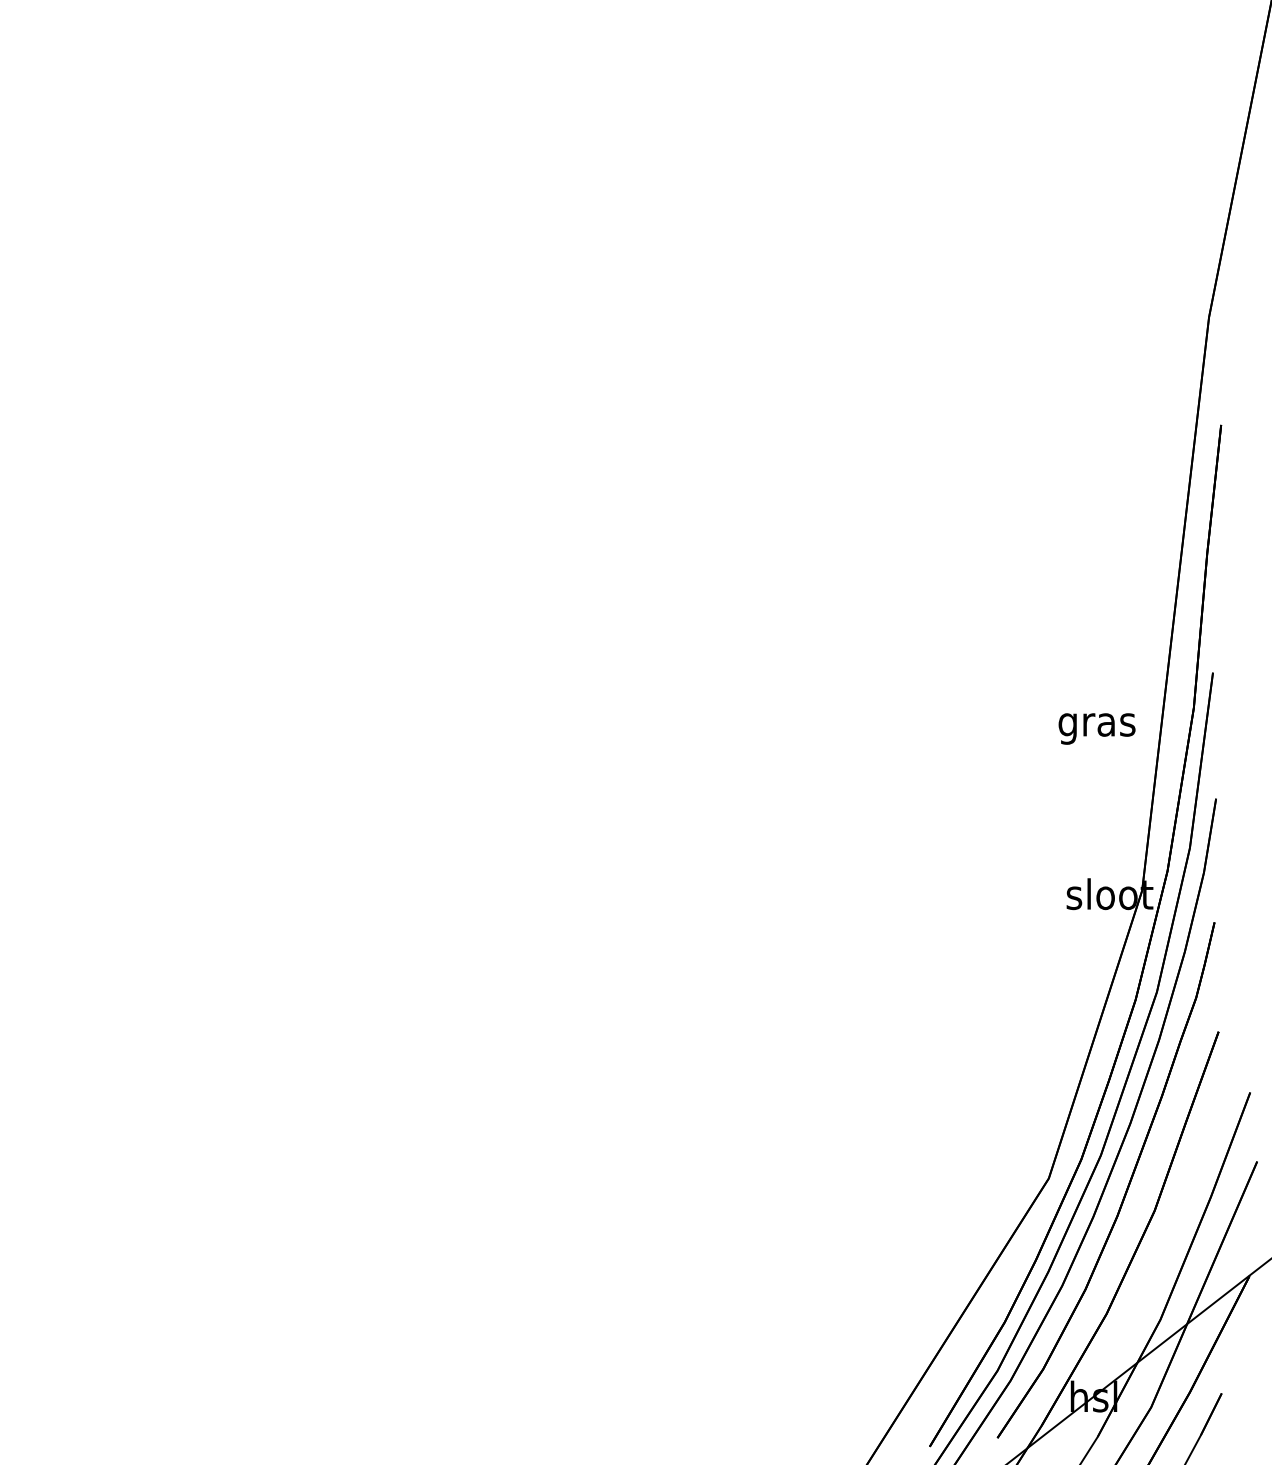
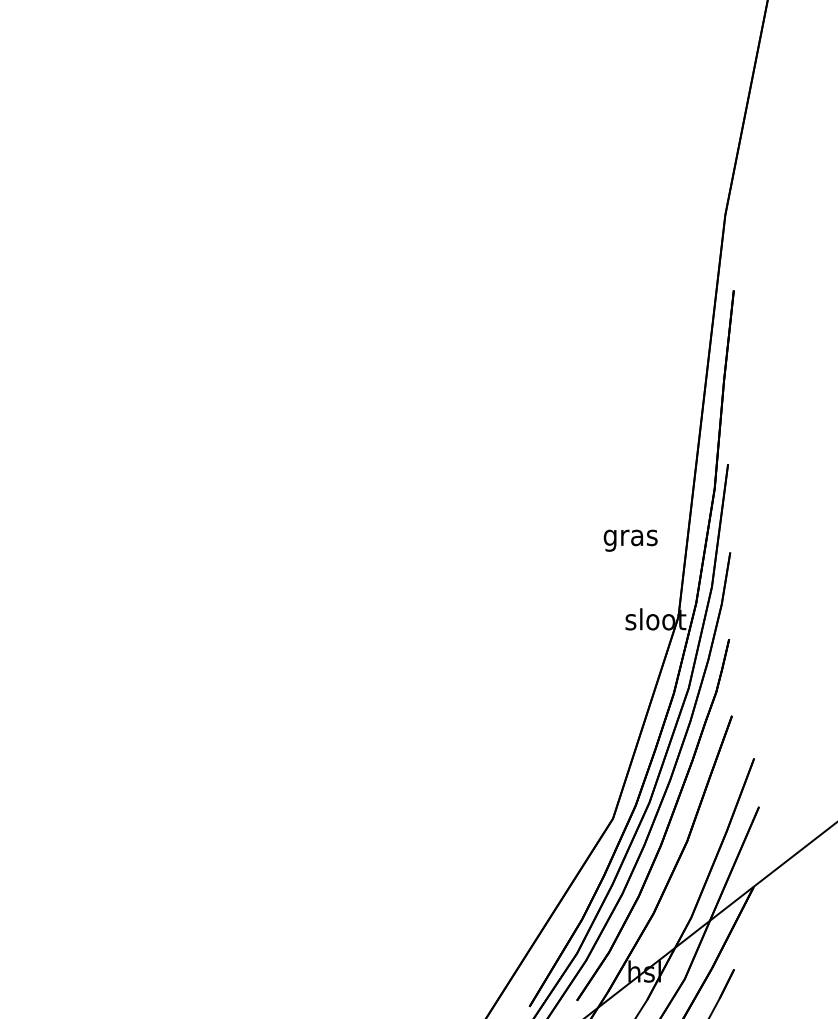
text: (1096, 728) -> (630, 540), moved

